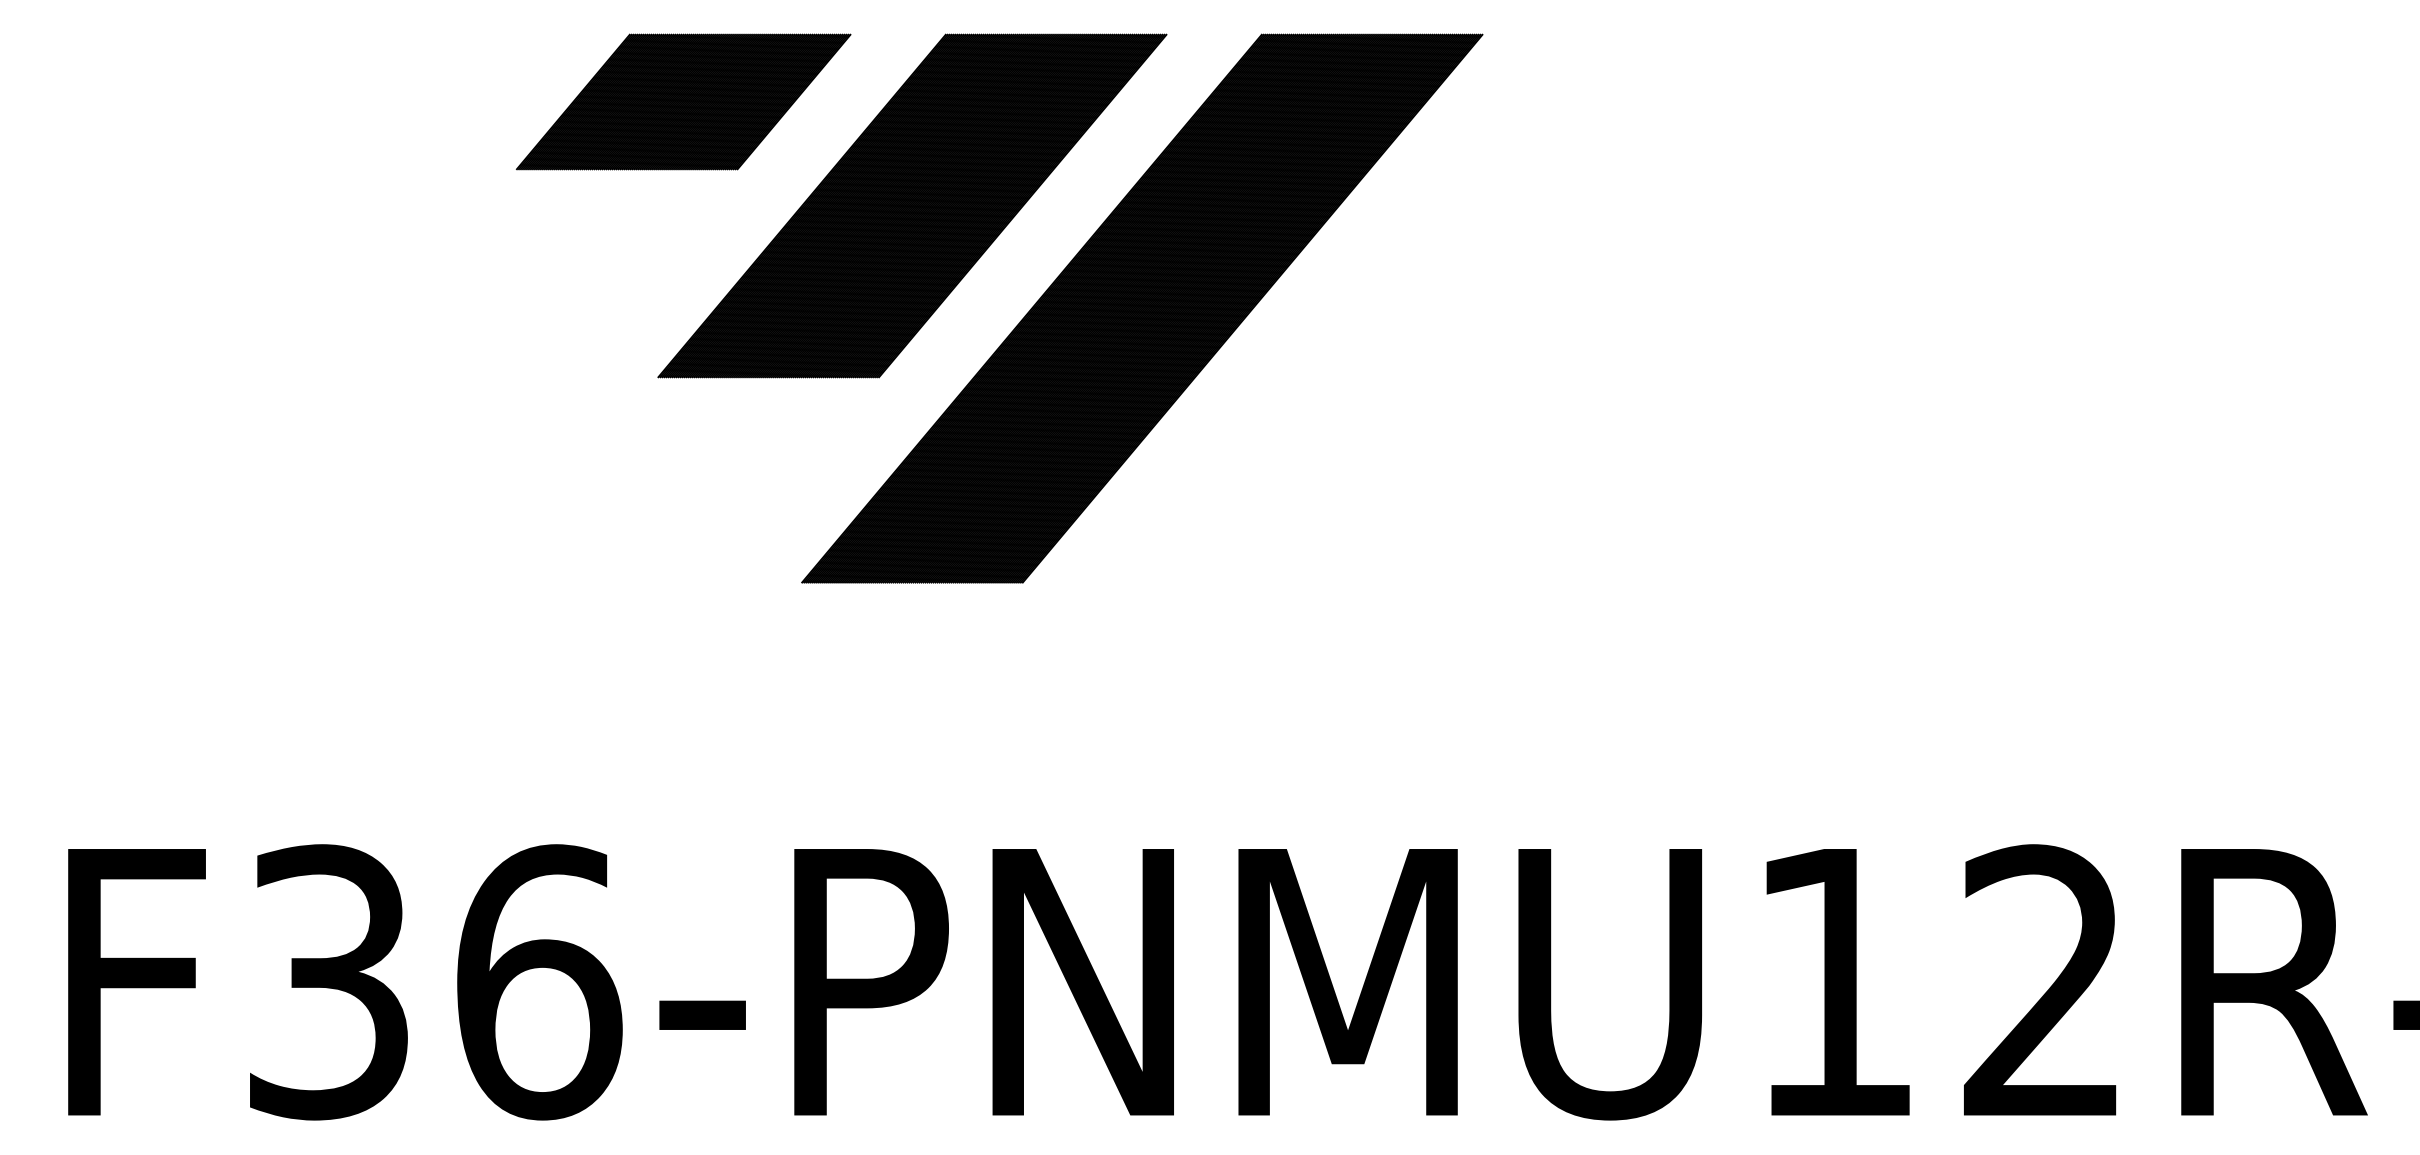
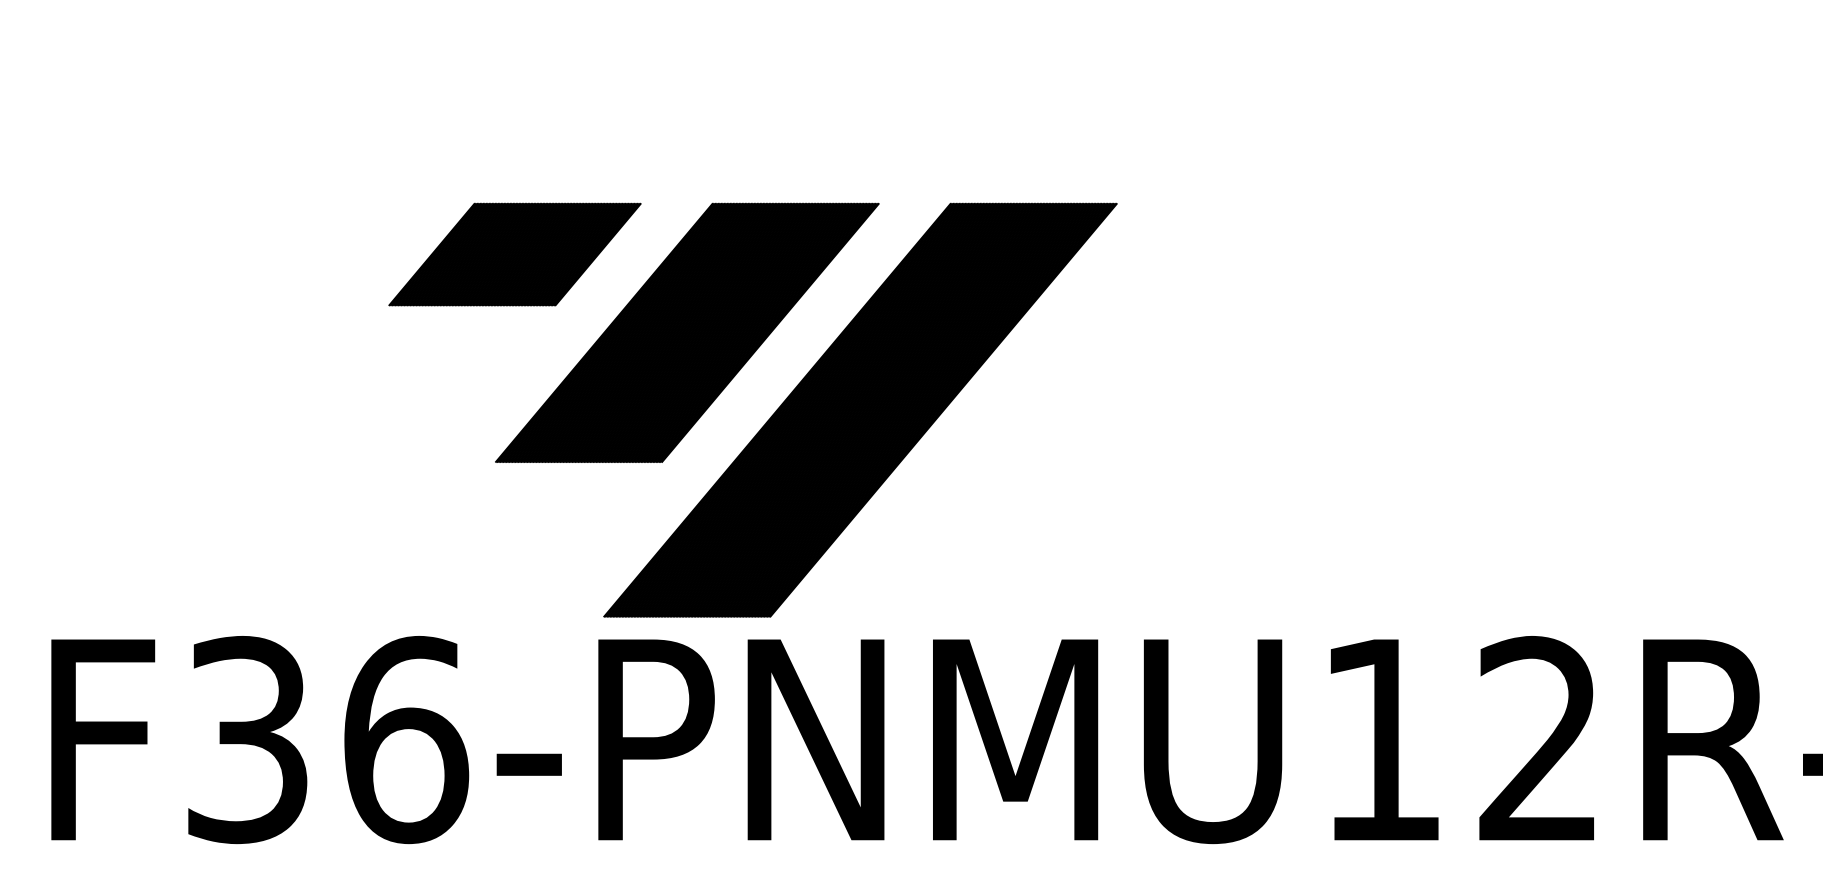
part: (1019, 321) -> (767, 419), moved

